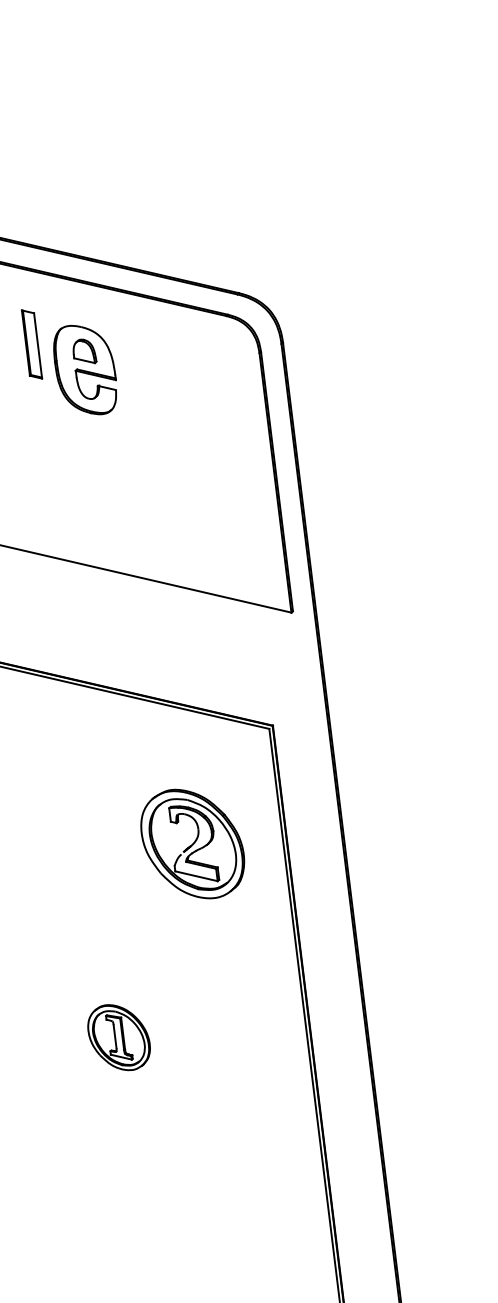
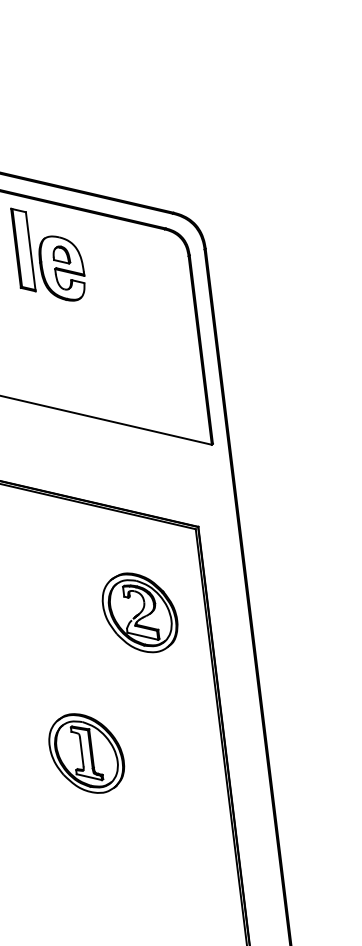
part: (31, 344) -> (23, 250), size x1.67
part: (118, 1037) -> (86, 753), size x1.67

